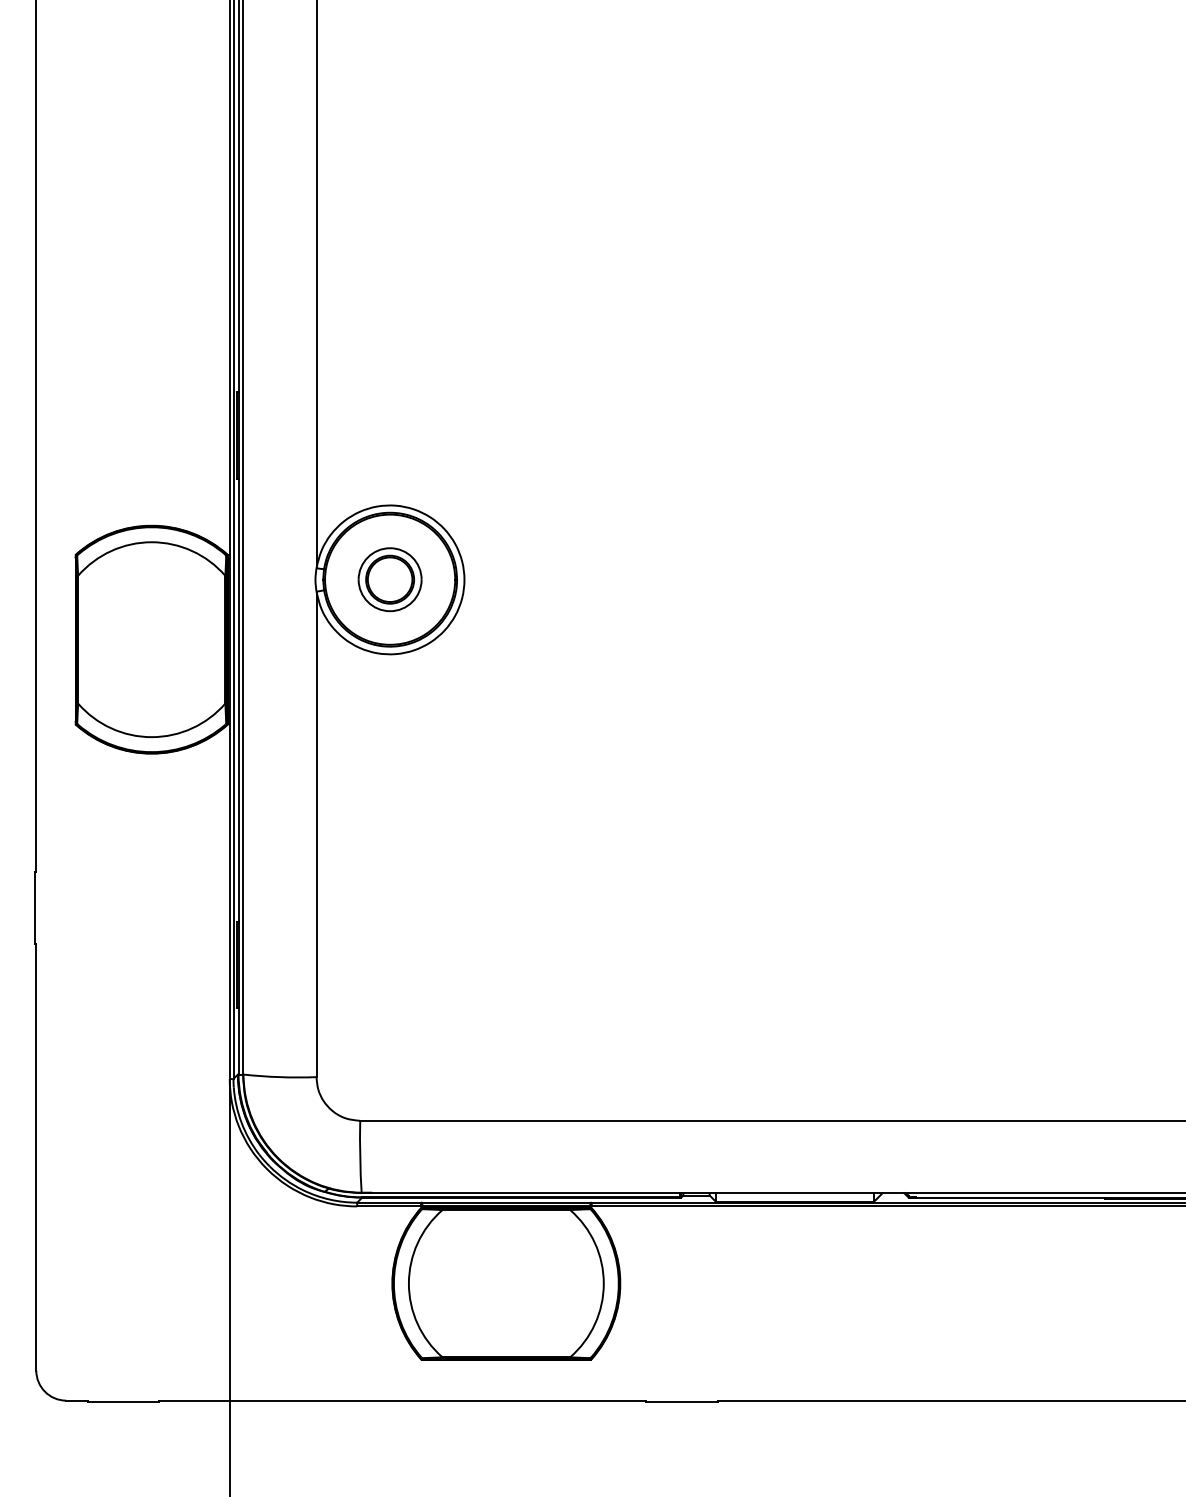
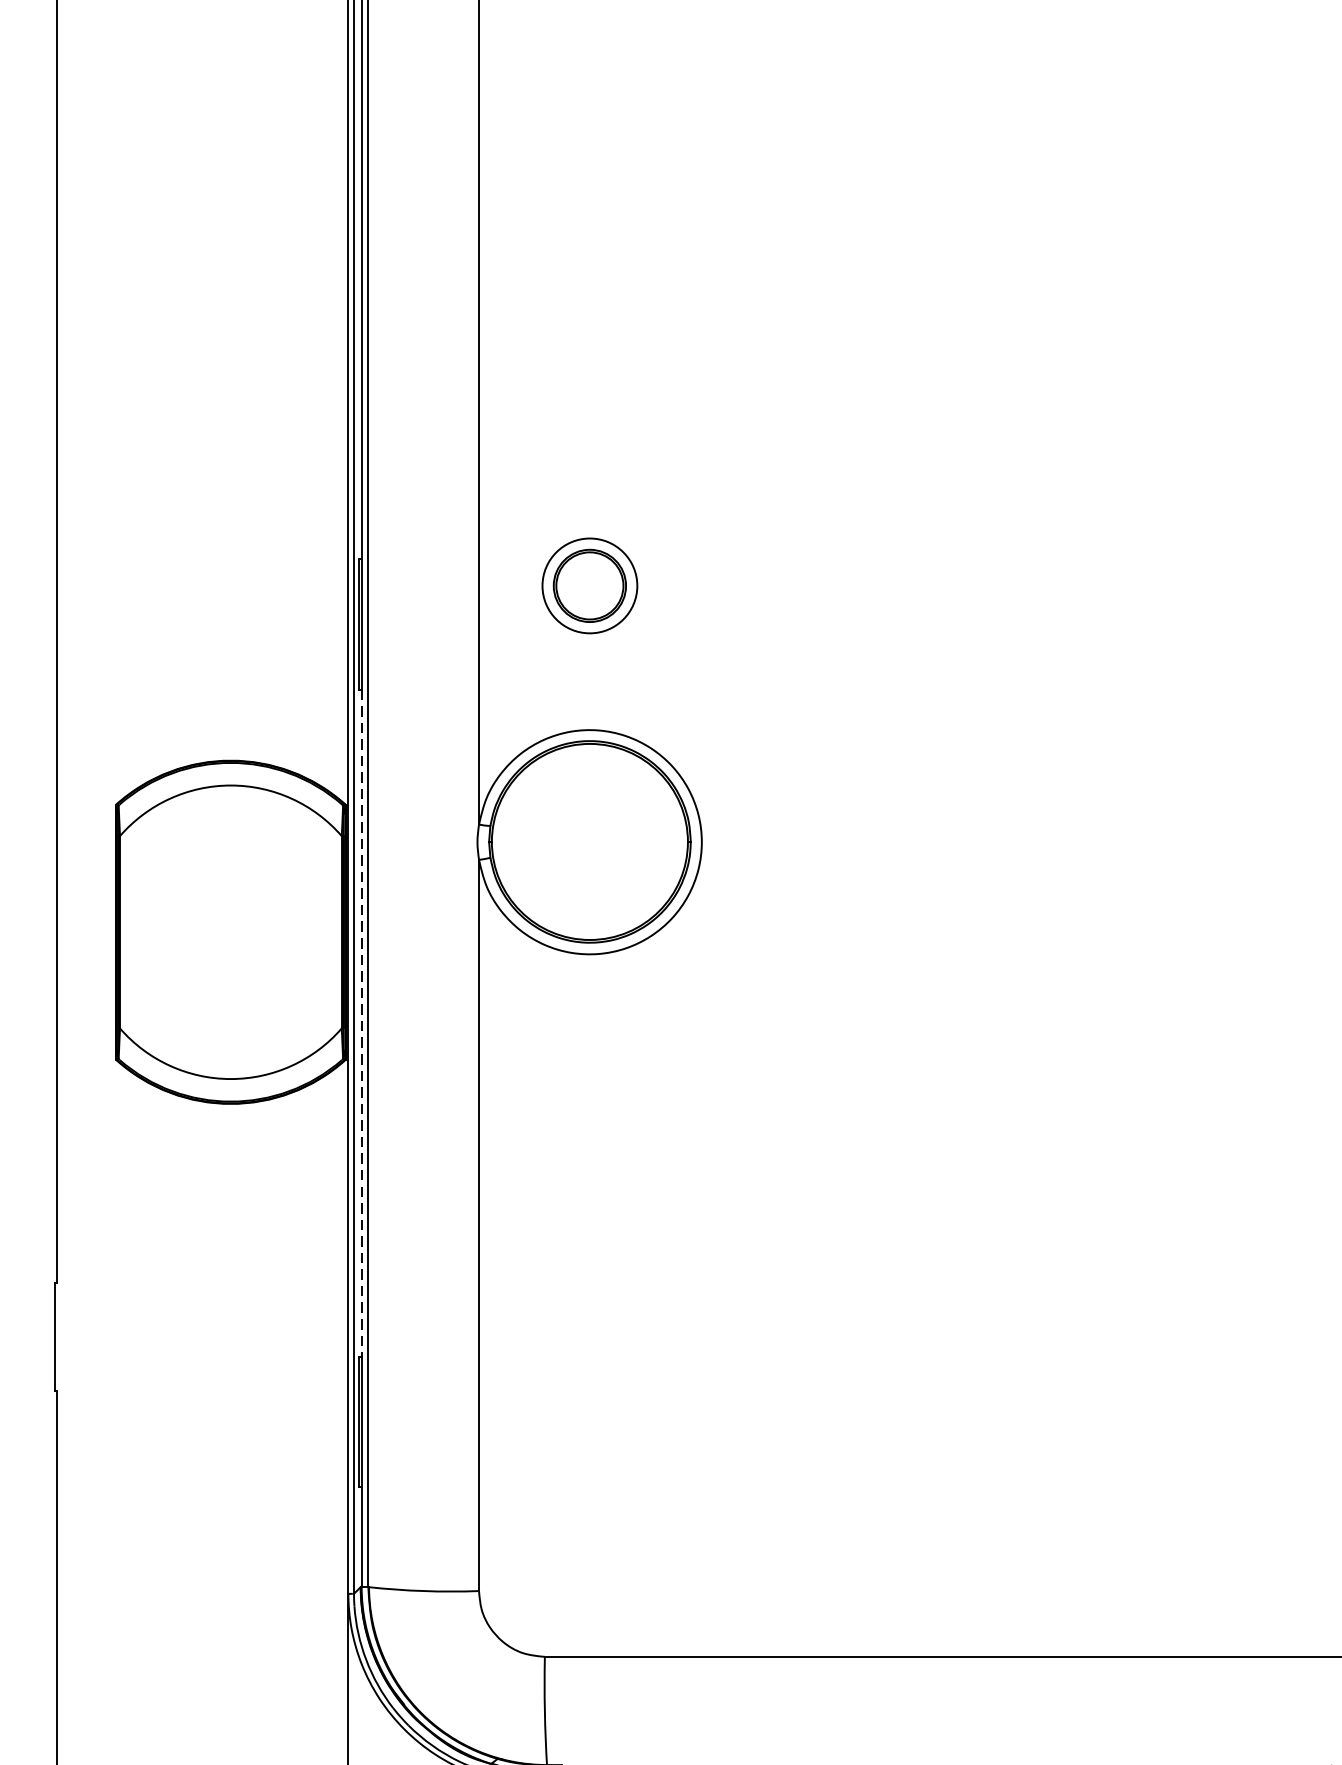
part: (389, 579) -> (588, 585), moved
line: (238, 700) -> (361, 1023), solid -> dashed

